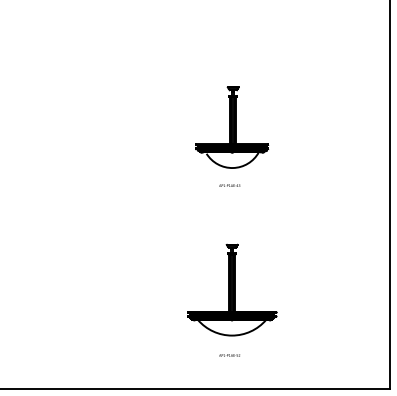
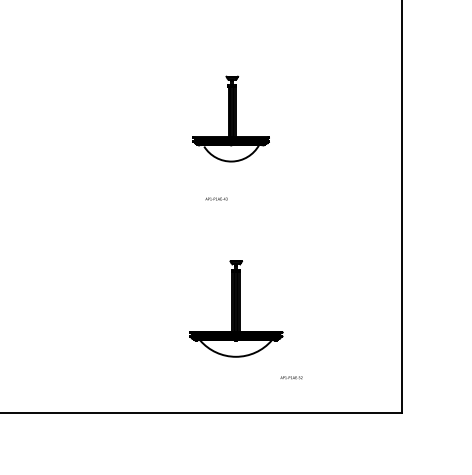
part: (231, 127) -> (230, 118), moved
text: (229, 185) -> (216, 198), moved
text: (229, 355) -> (291, 377), moved

